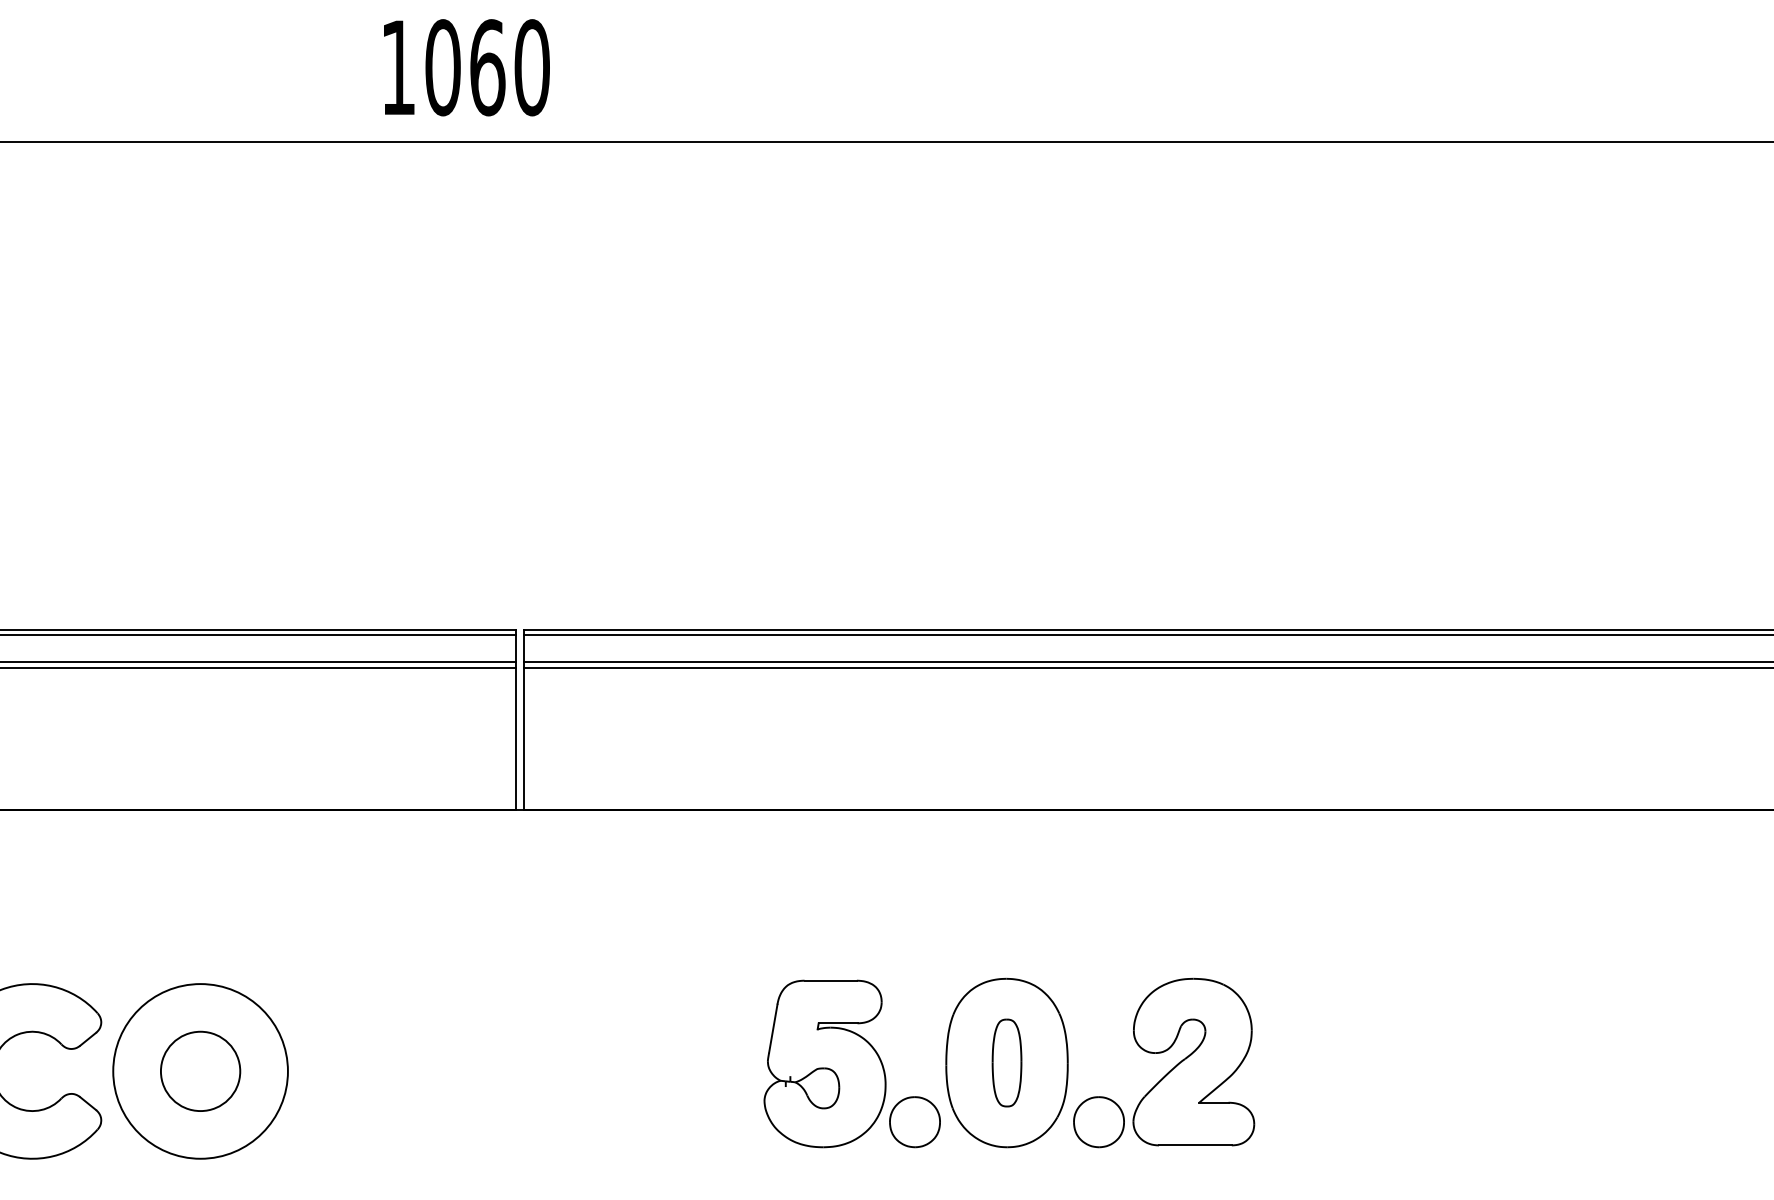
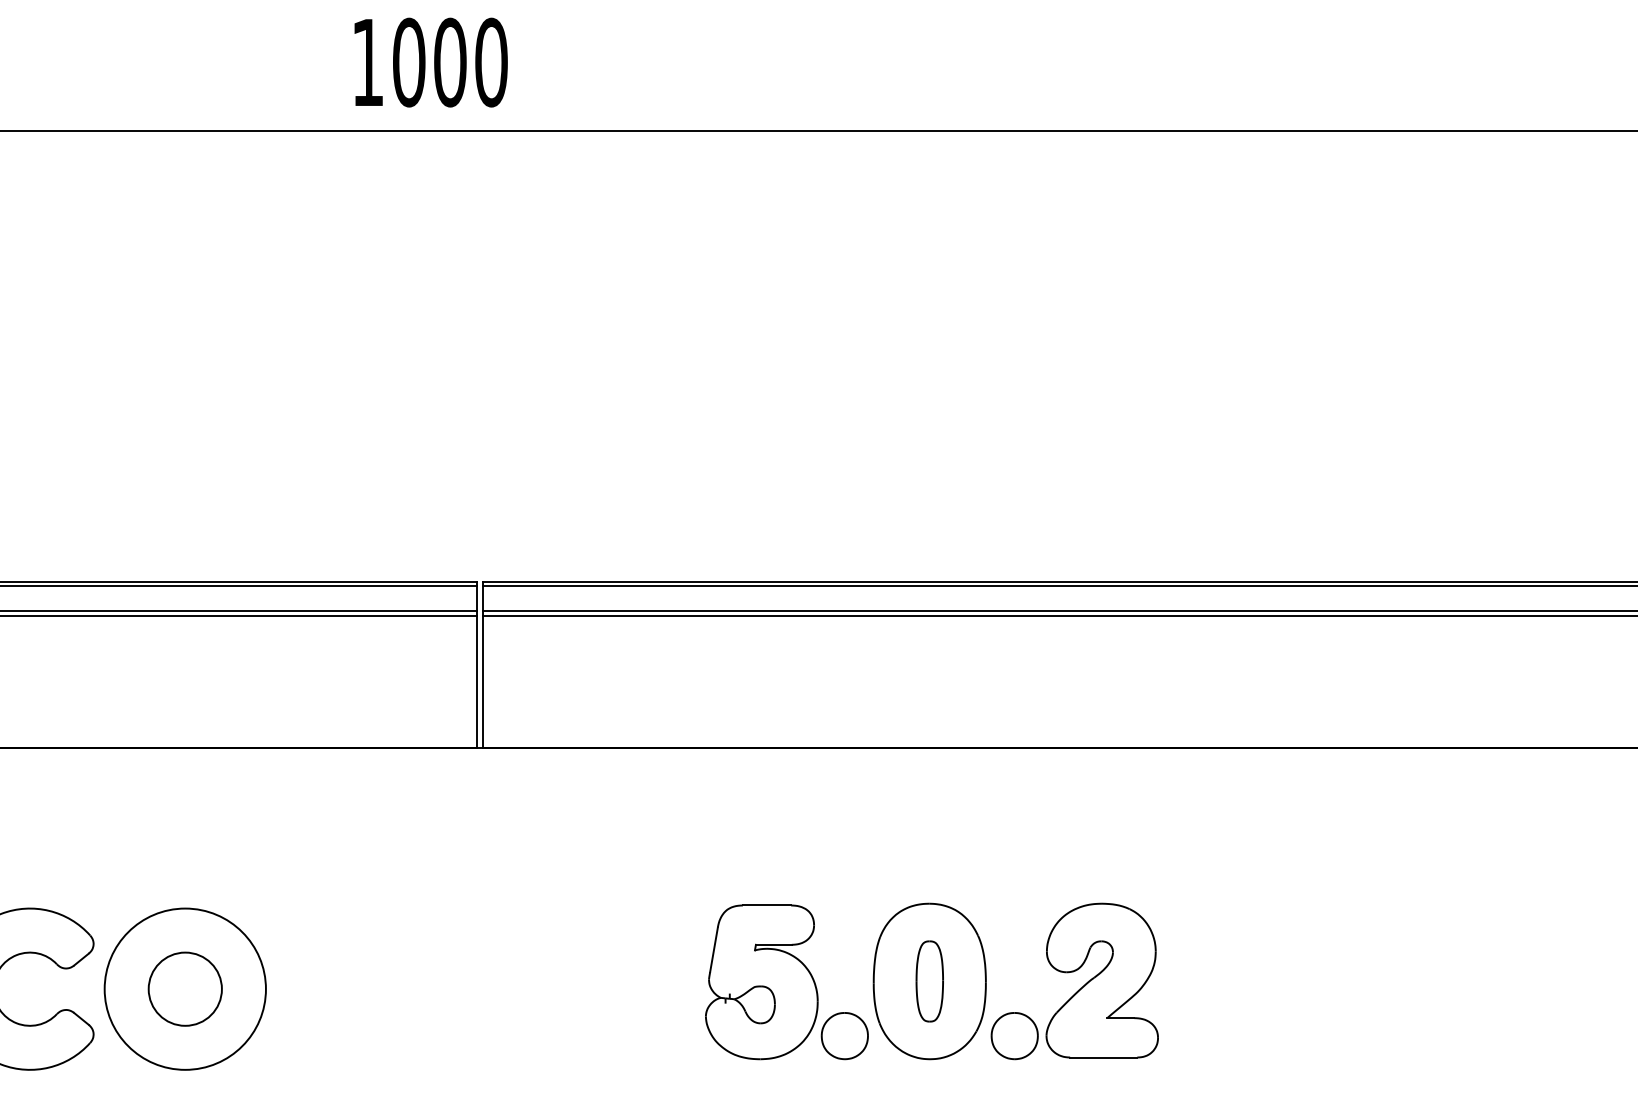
text: (487, 67) -> (450, 62), 1060 -> 1000

